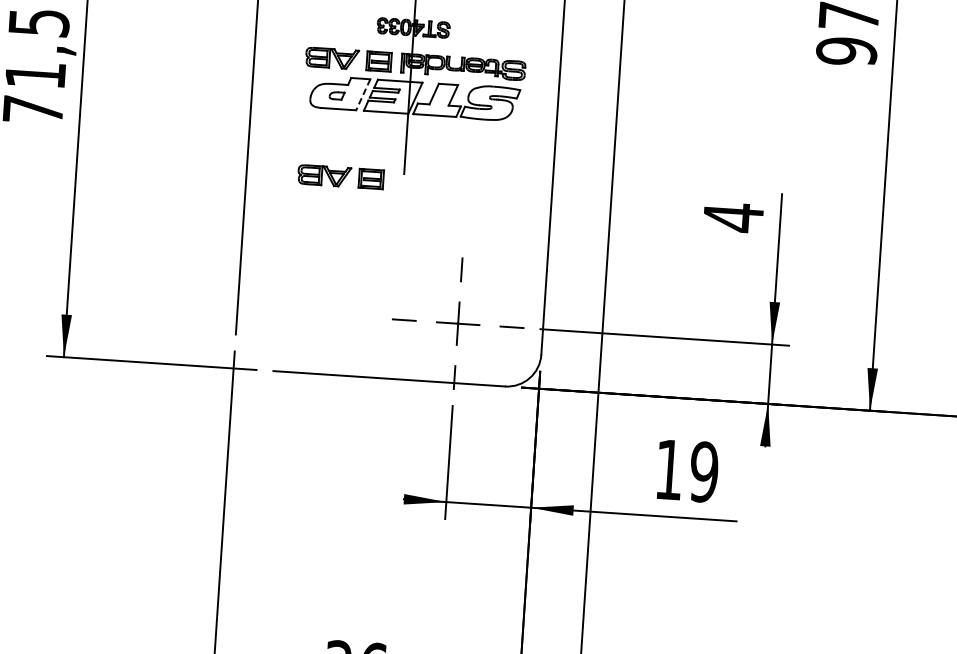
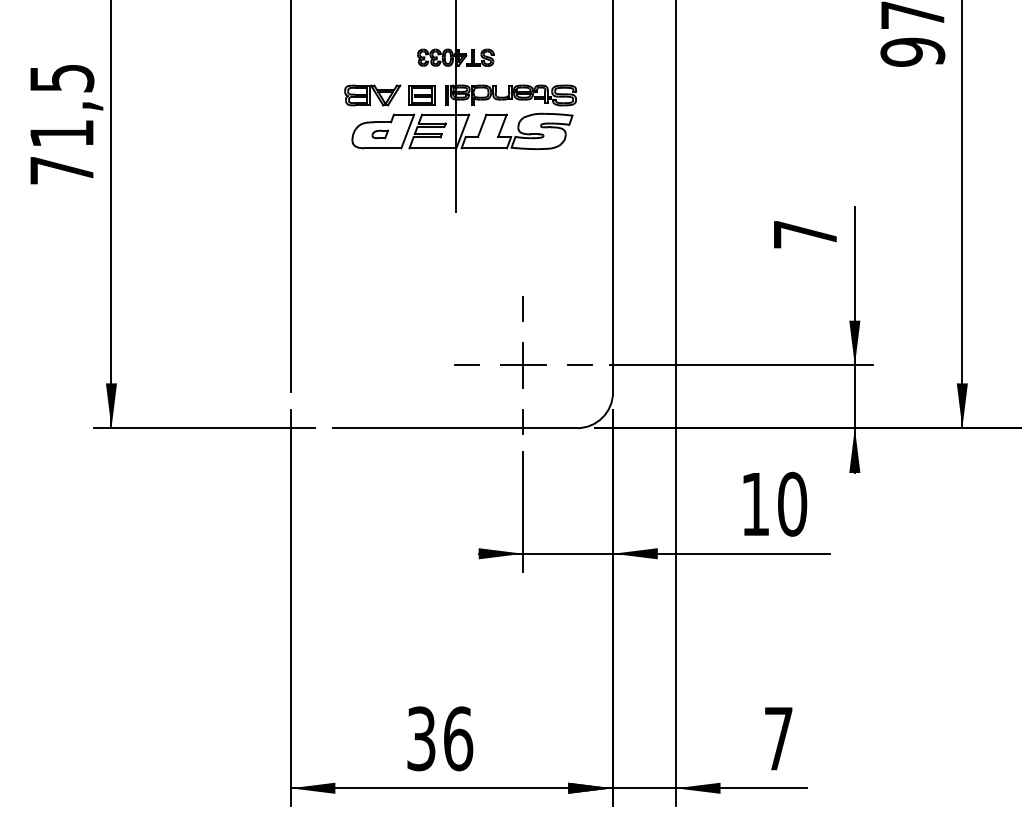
line: (363, 94) -> (407, 131), dashed -> solid
part: (340, 177) -> (389, 219), removed
text: (733, 217) -> (805, 234), 4 -> 7
text: (704, 472) -> (792, 504), 19 -> 10

